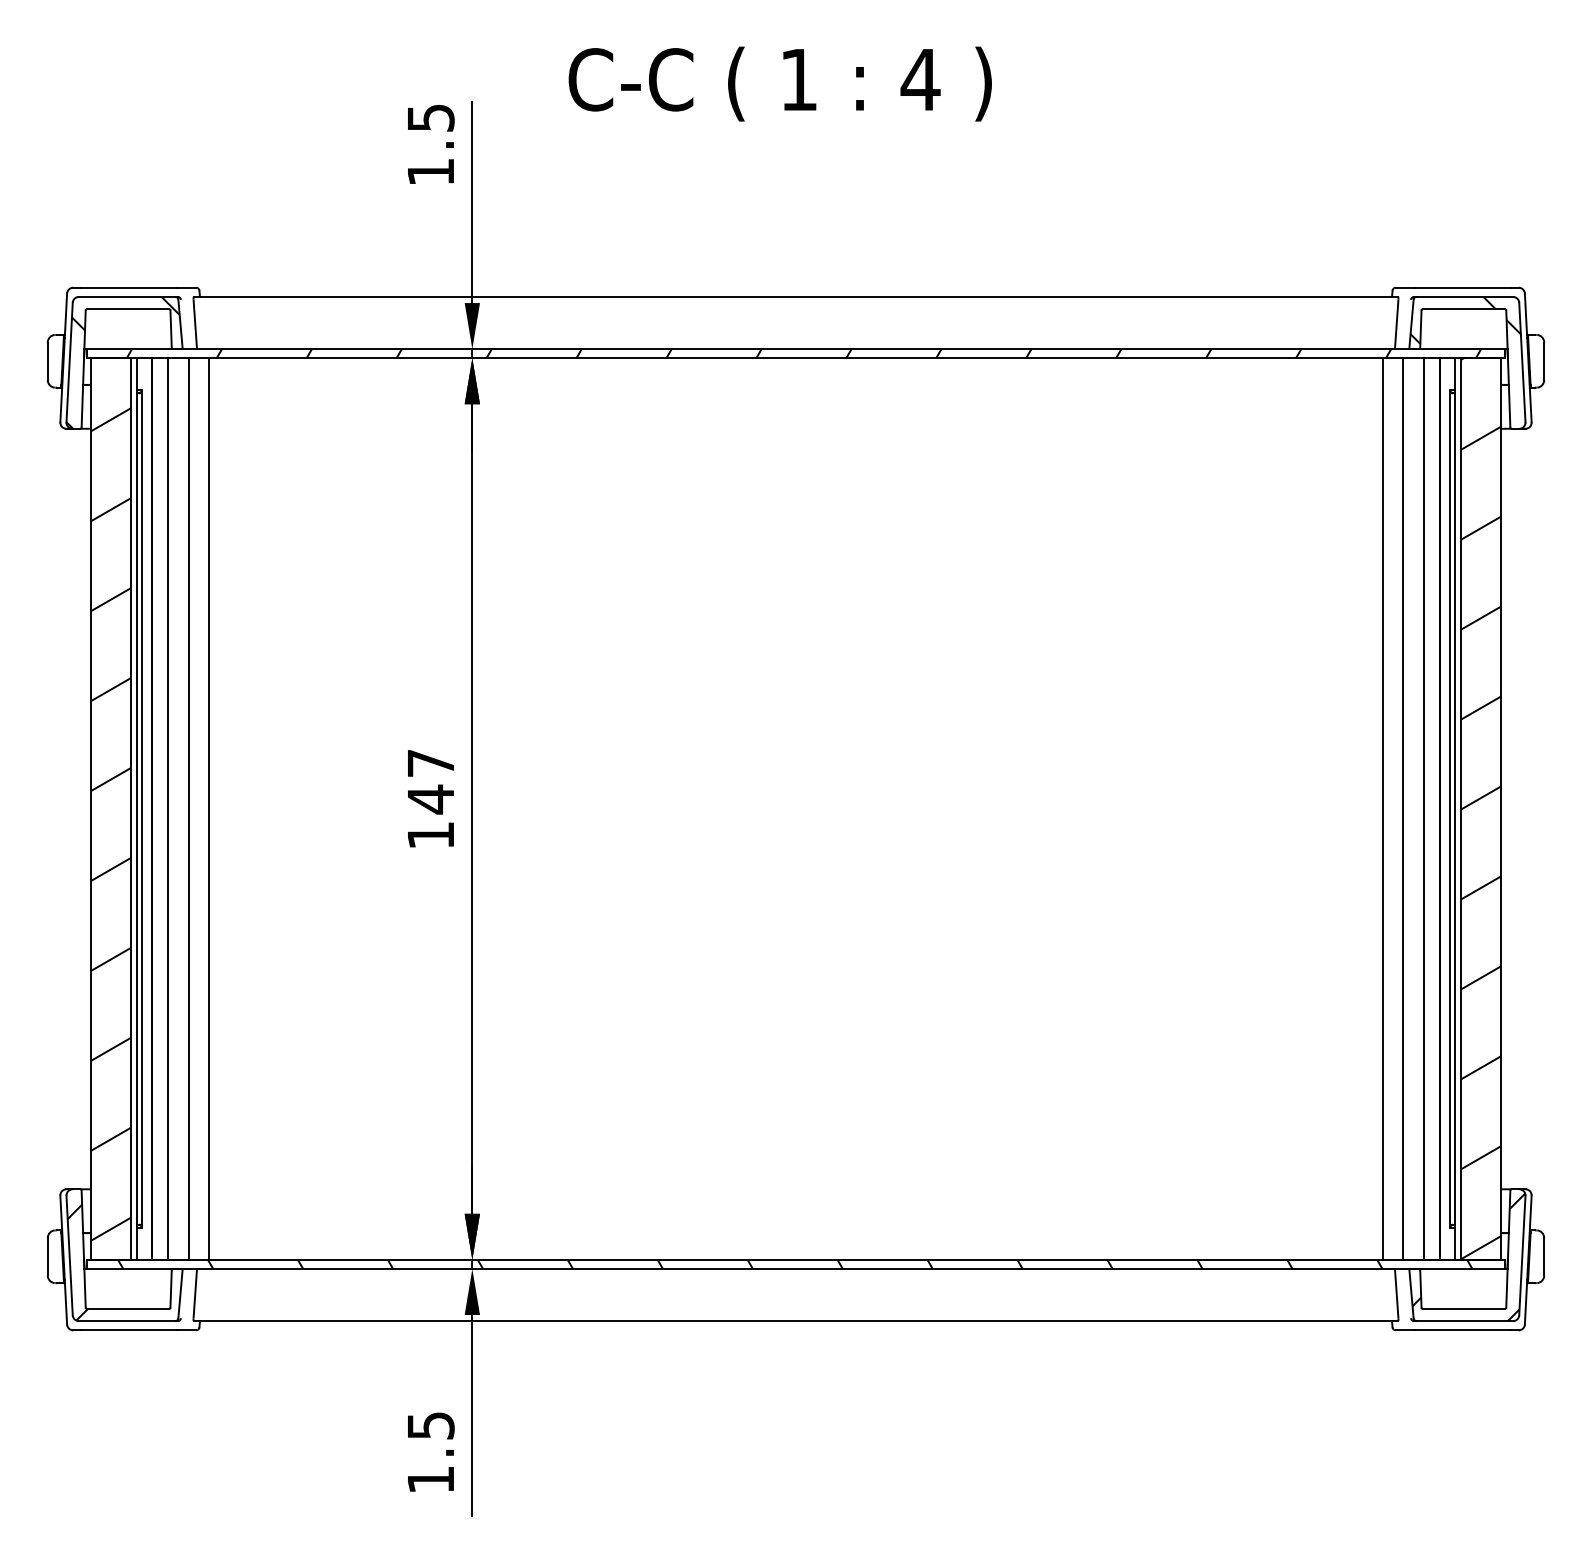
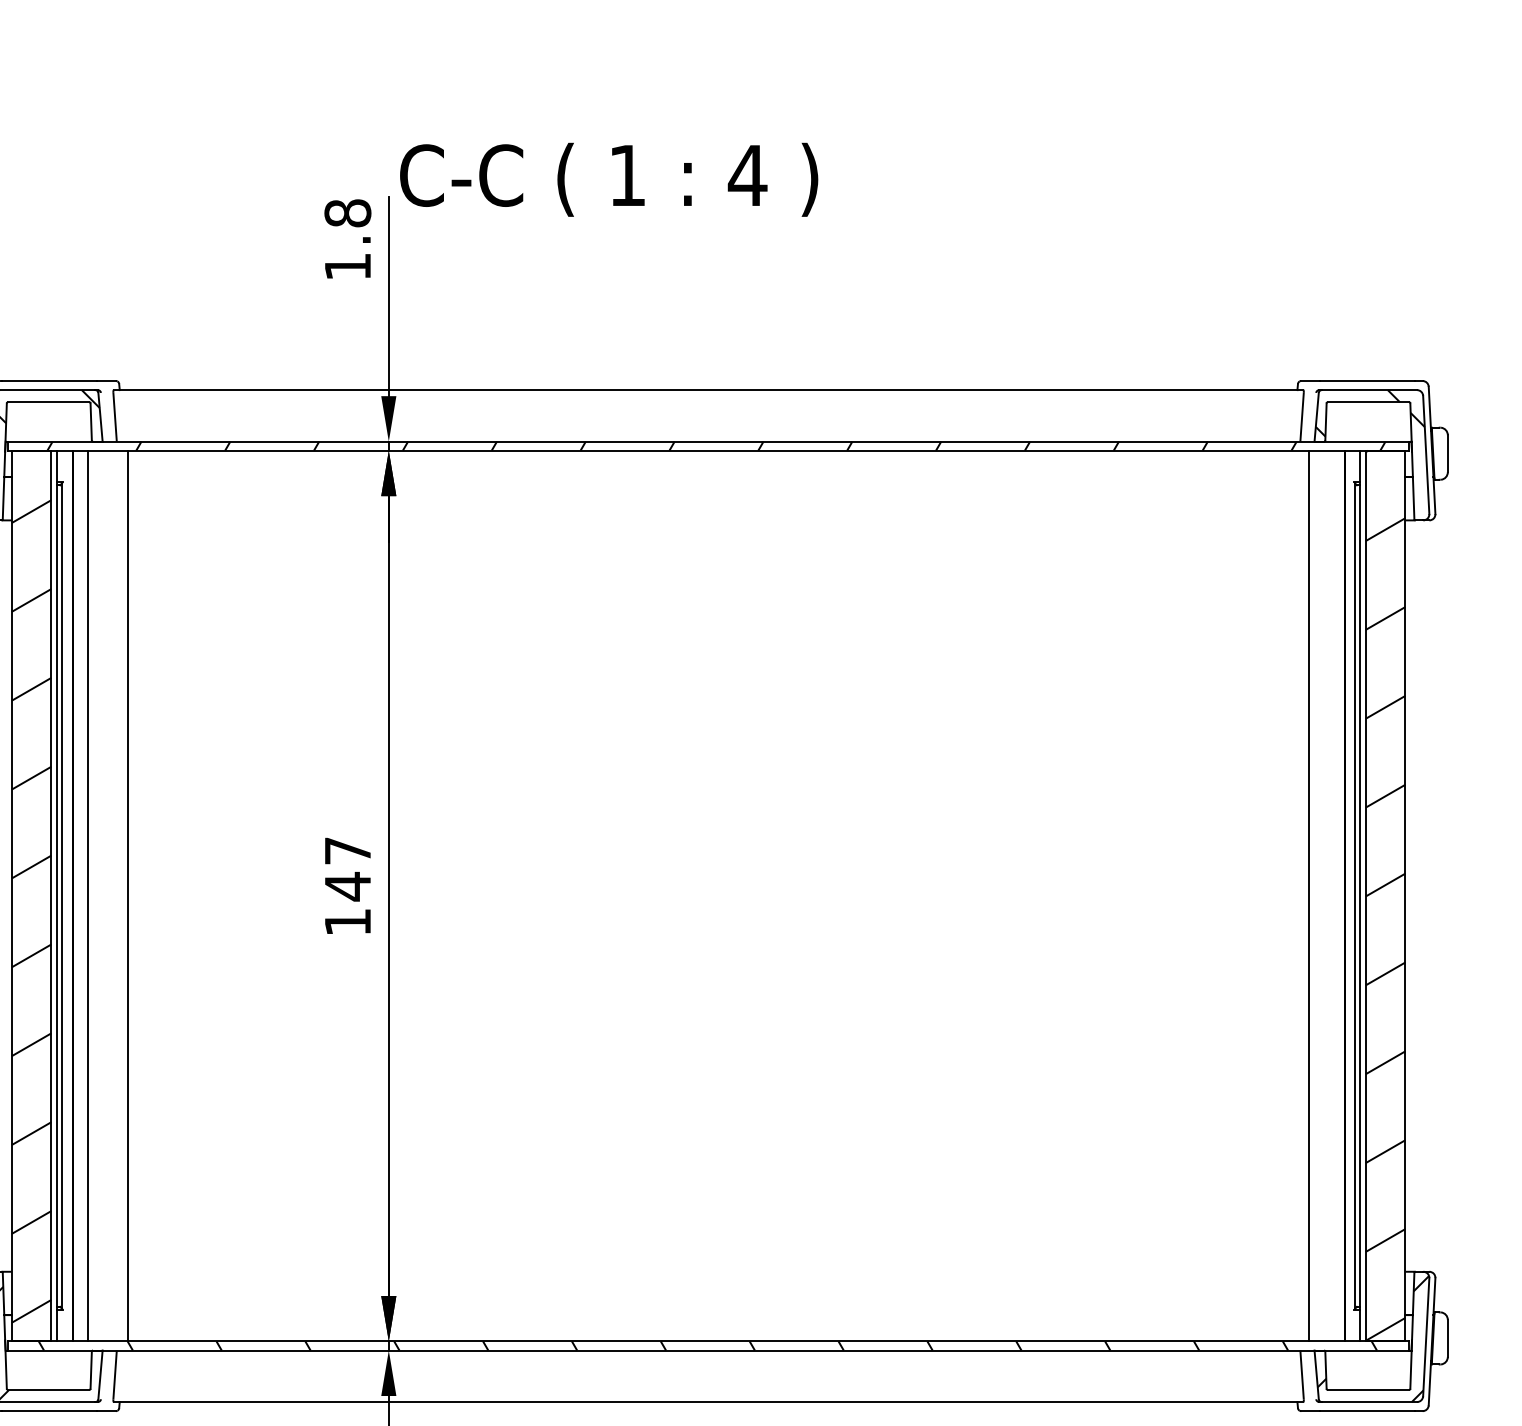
text: (779, 83) -> (608, 179), moved
text: (430, 117) -> (347, 212), 1.5 -> 1.8
line: (188, 808) -> (108, 895), removed
line: (1383, 808) -> (1289, 895), removed
line: (1424, 808) -> (1329, 895), removed

